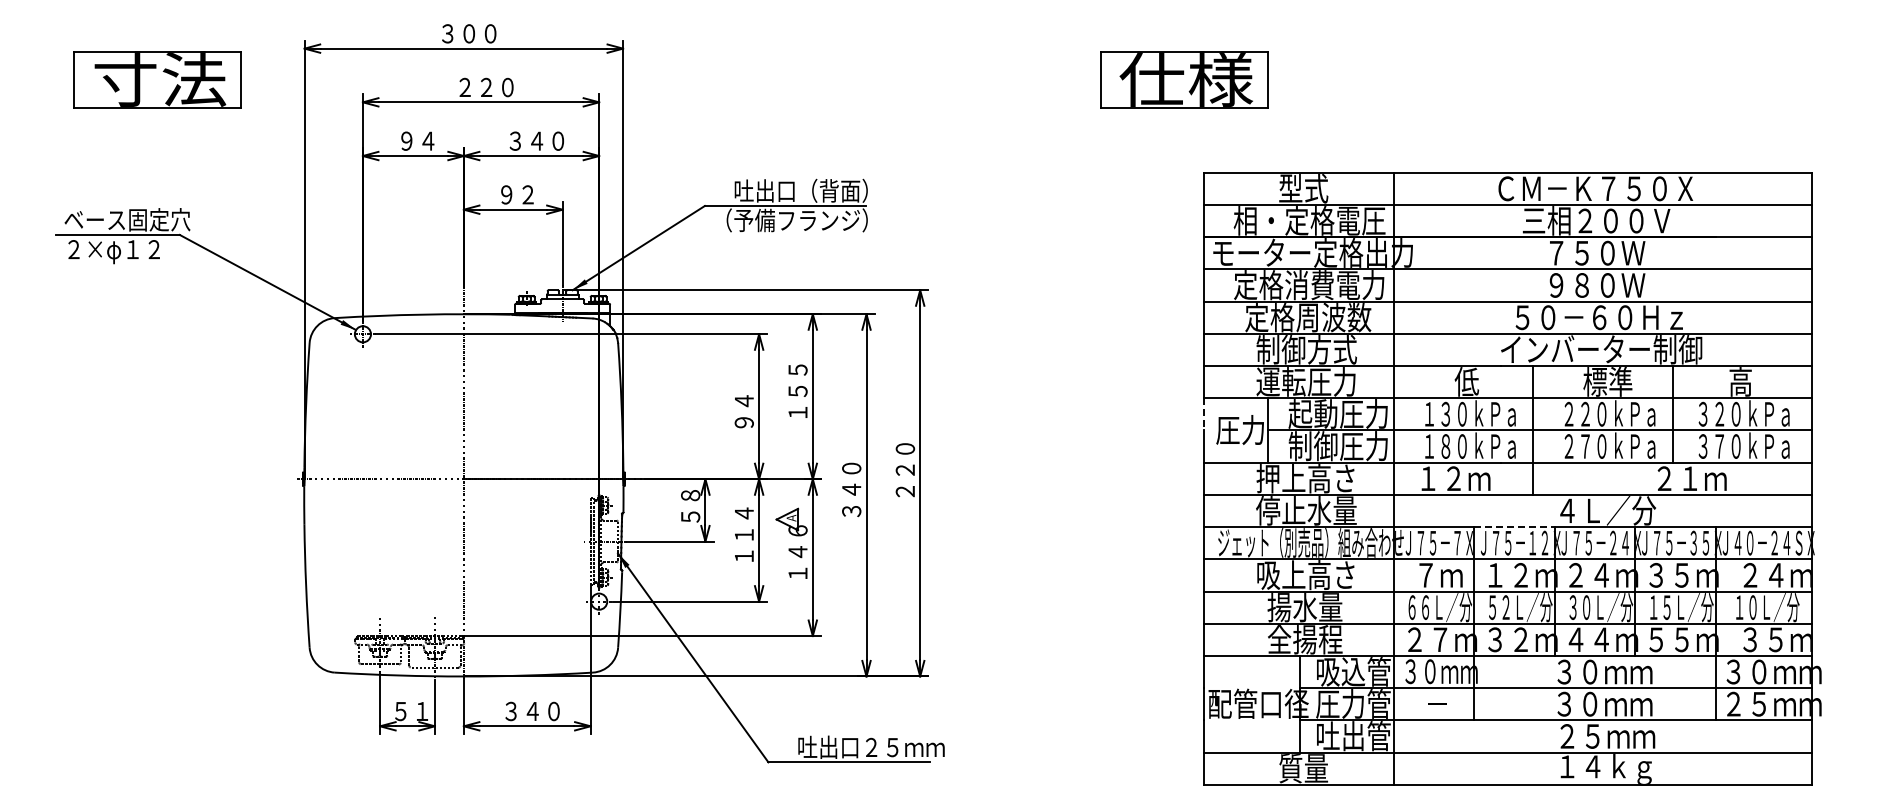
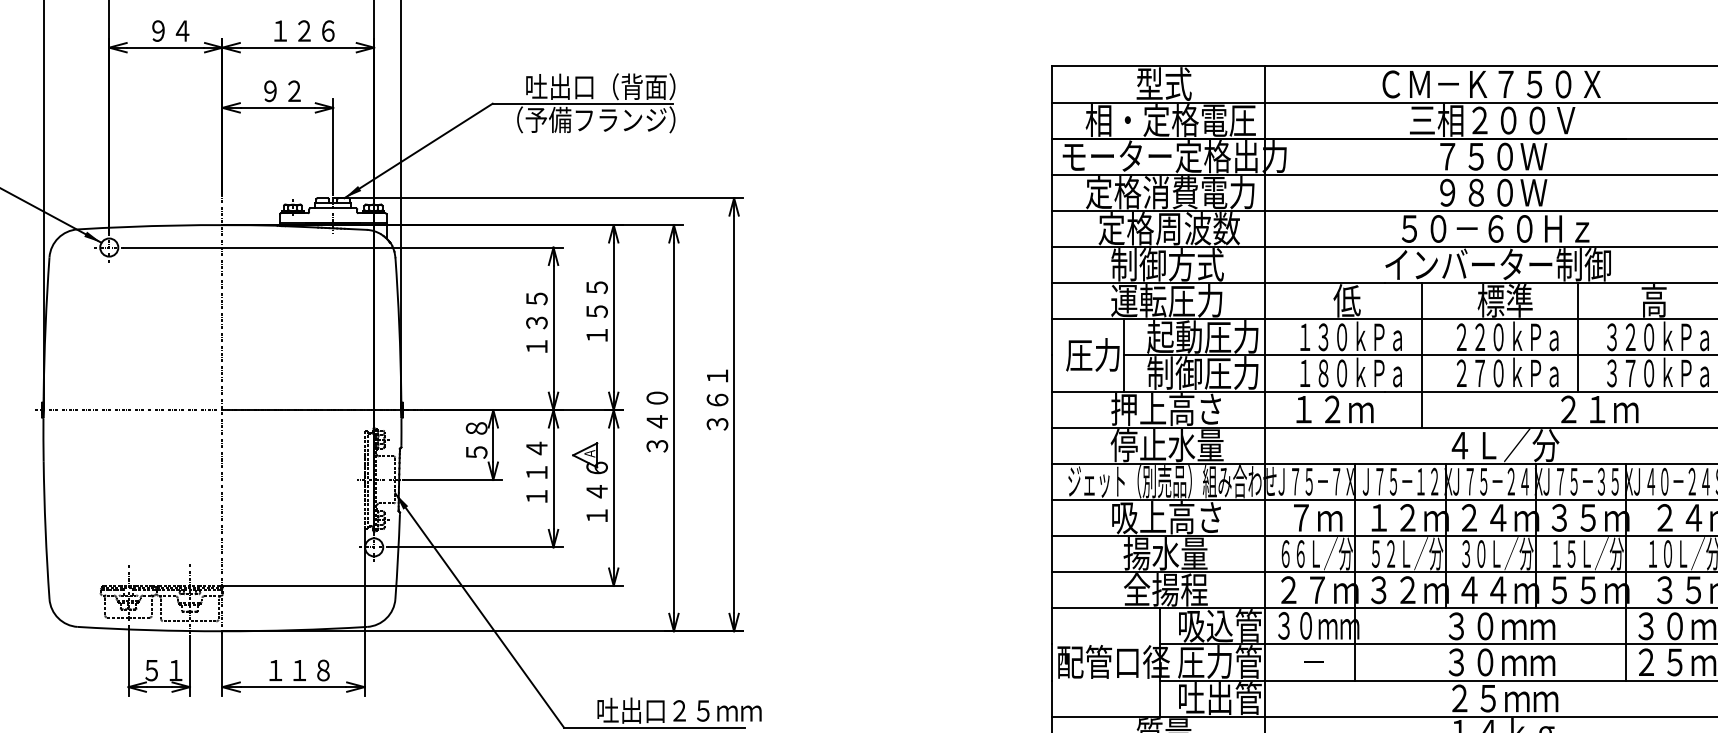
text: (536, 140) -> (303, 30), ３４０ -> １２６
text: (743, 401) -> (535, 322), ９４ -> １３５
line: (1203, 414) -> (1051, 337), dashed -> solid
text: (905, 470) -> (717, 400), ２２０ -> ３６１
line: (1514, 527) -> (1400, 464), dashed -> solid
text: (532, 711) -> (299, 670), ３４０ -> １１８

